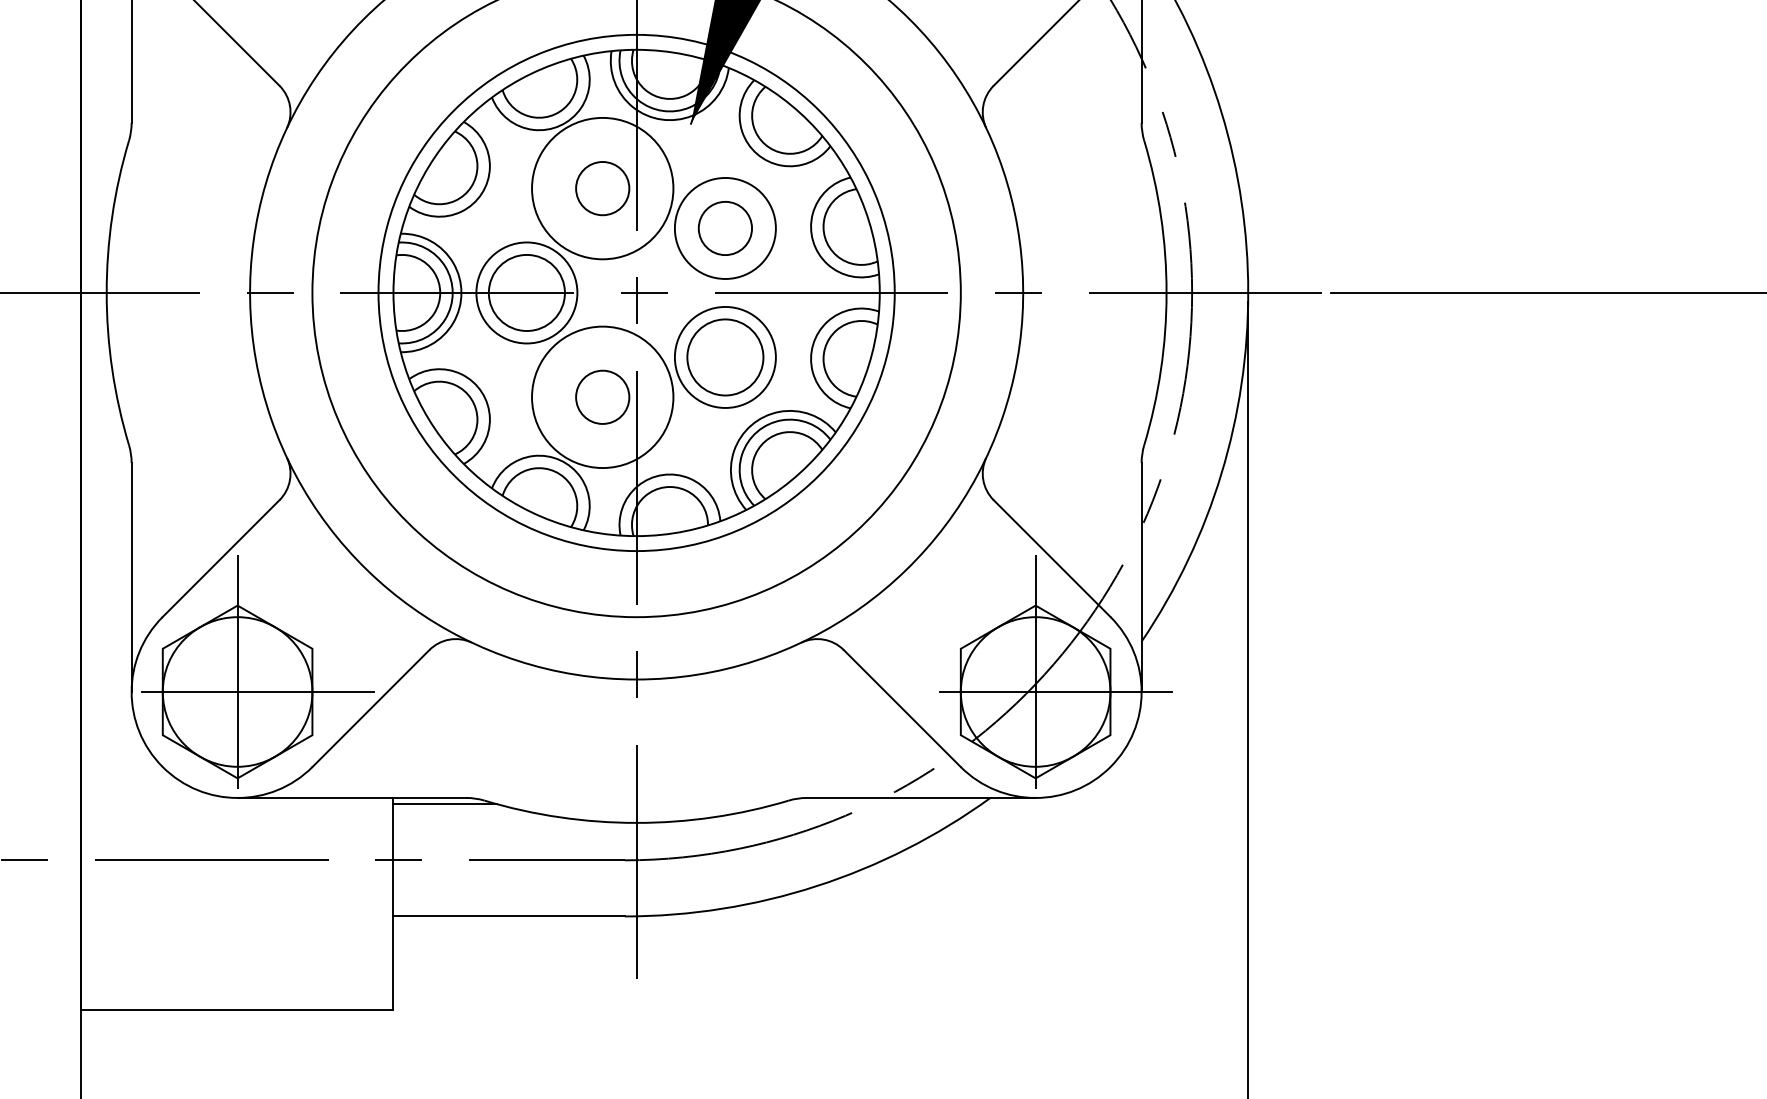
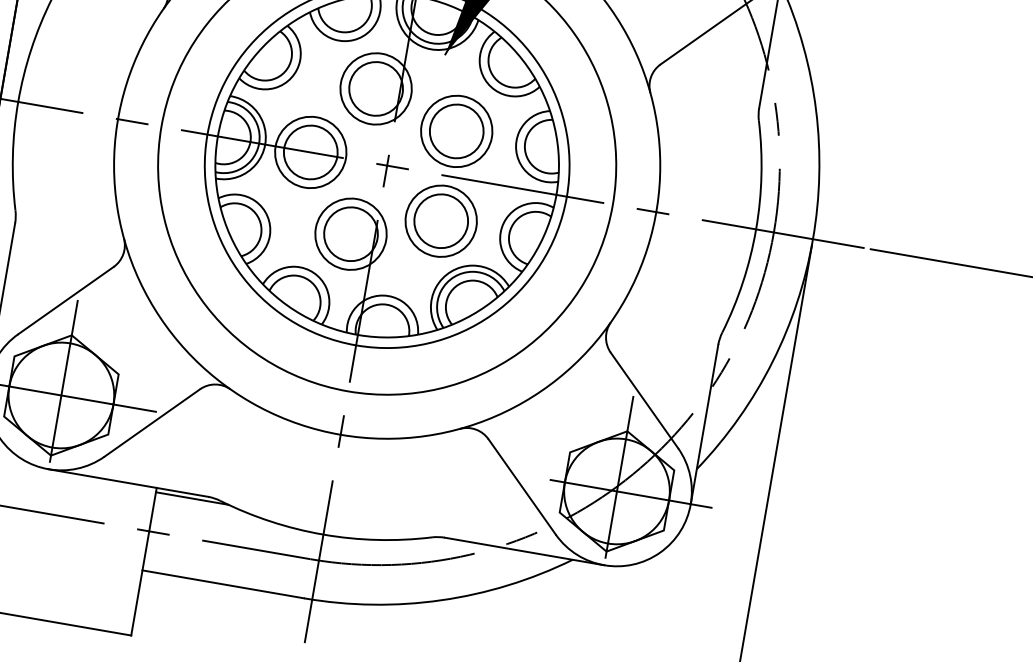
circle: (602, 188) -> (375, 88), size x0.71
circle: (602, 188) -> (375, 88), size x1.43
circle: (725, 228) -> (456, 131), size x1.43
circle: (602, 396) -> (350, 233), size x0.71
circle: (602, 397) -> (350, 234), size x1.43

